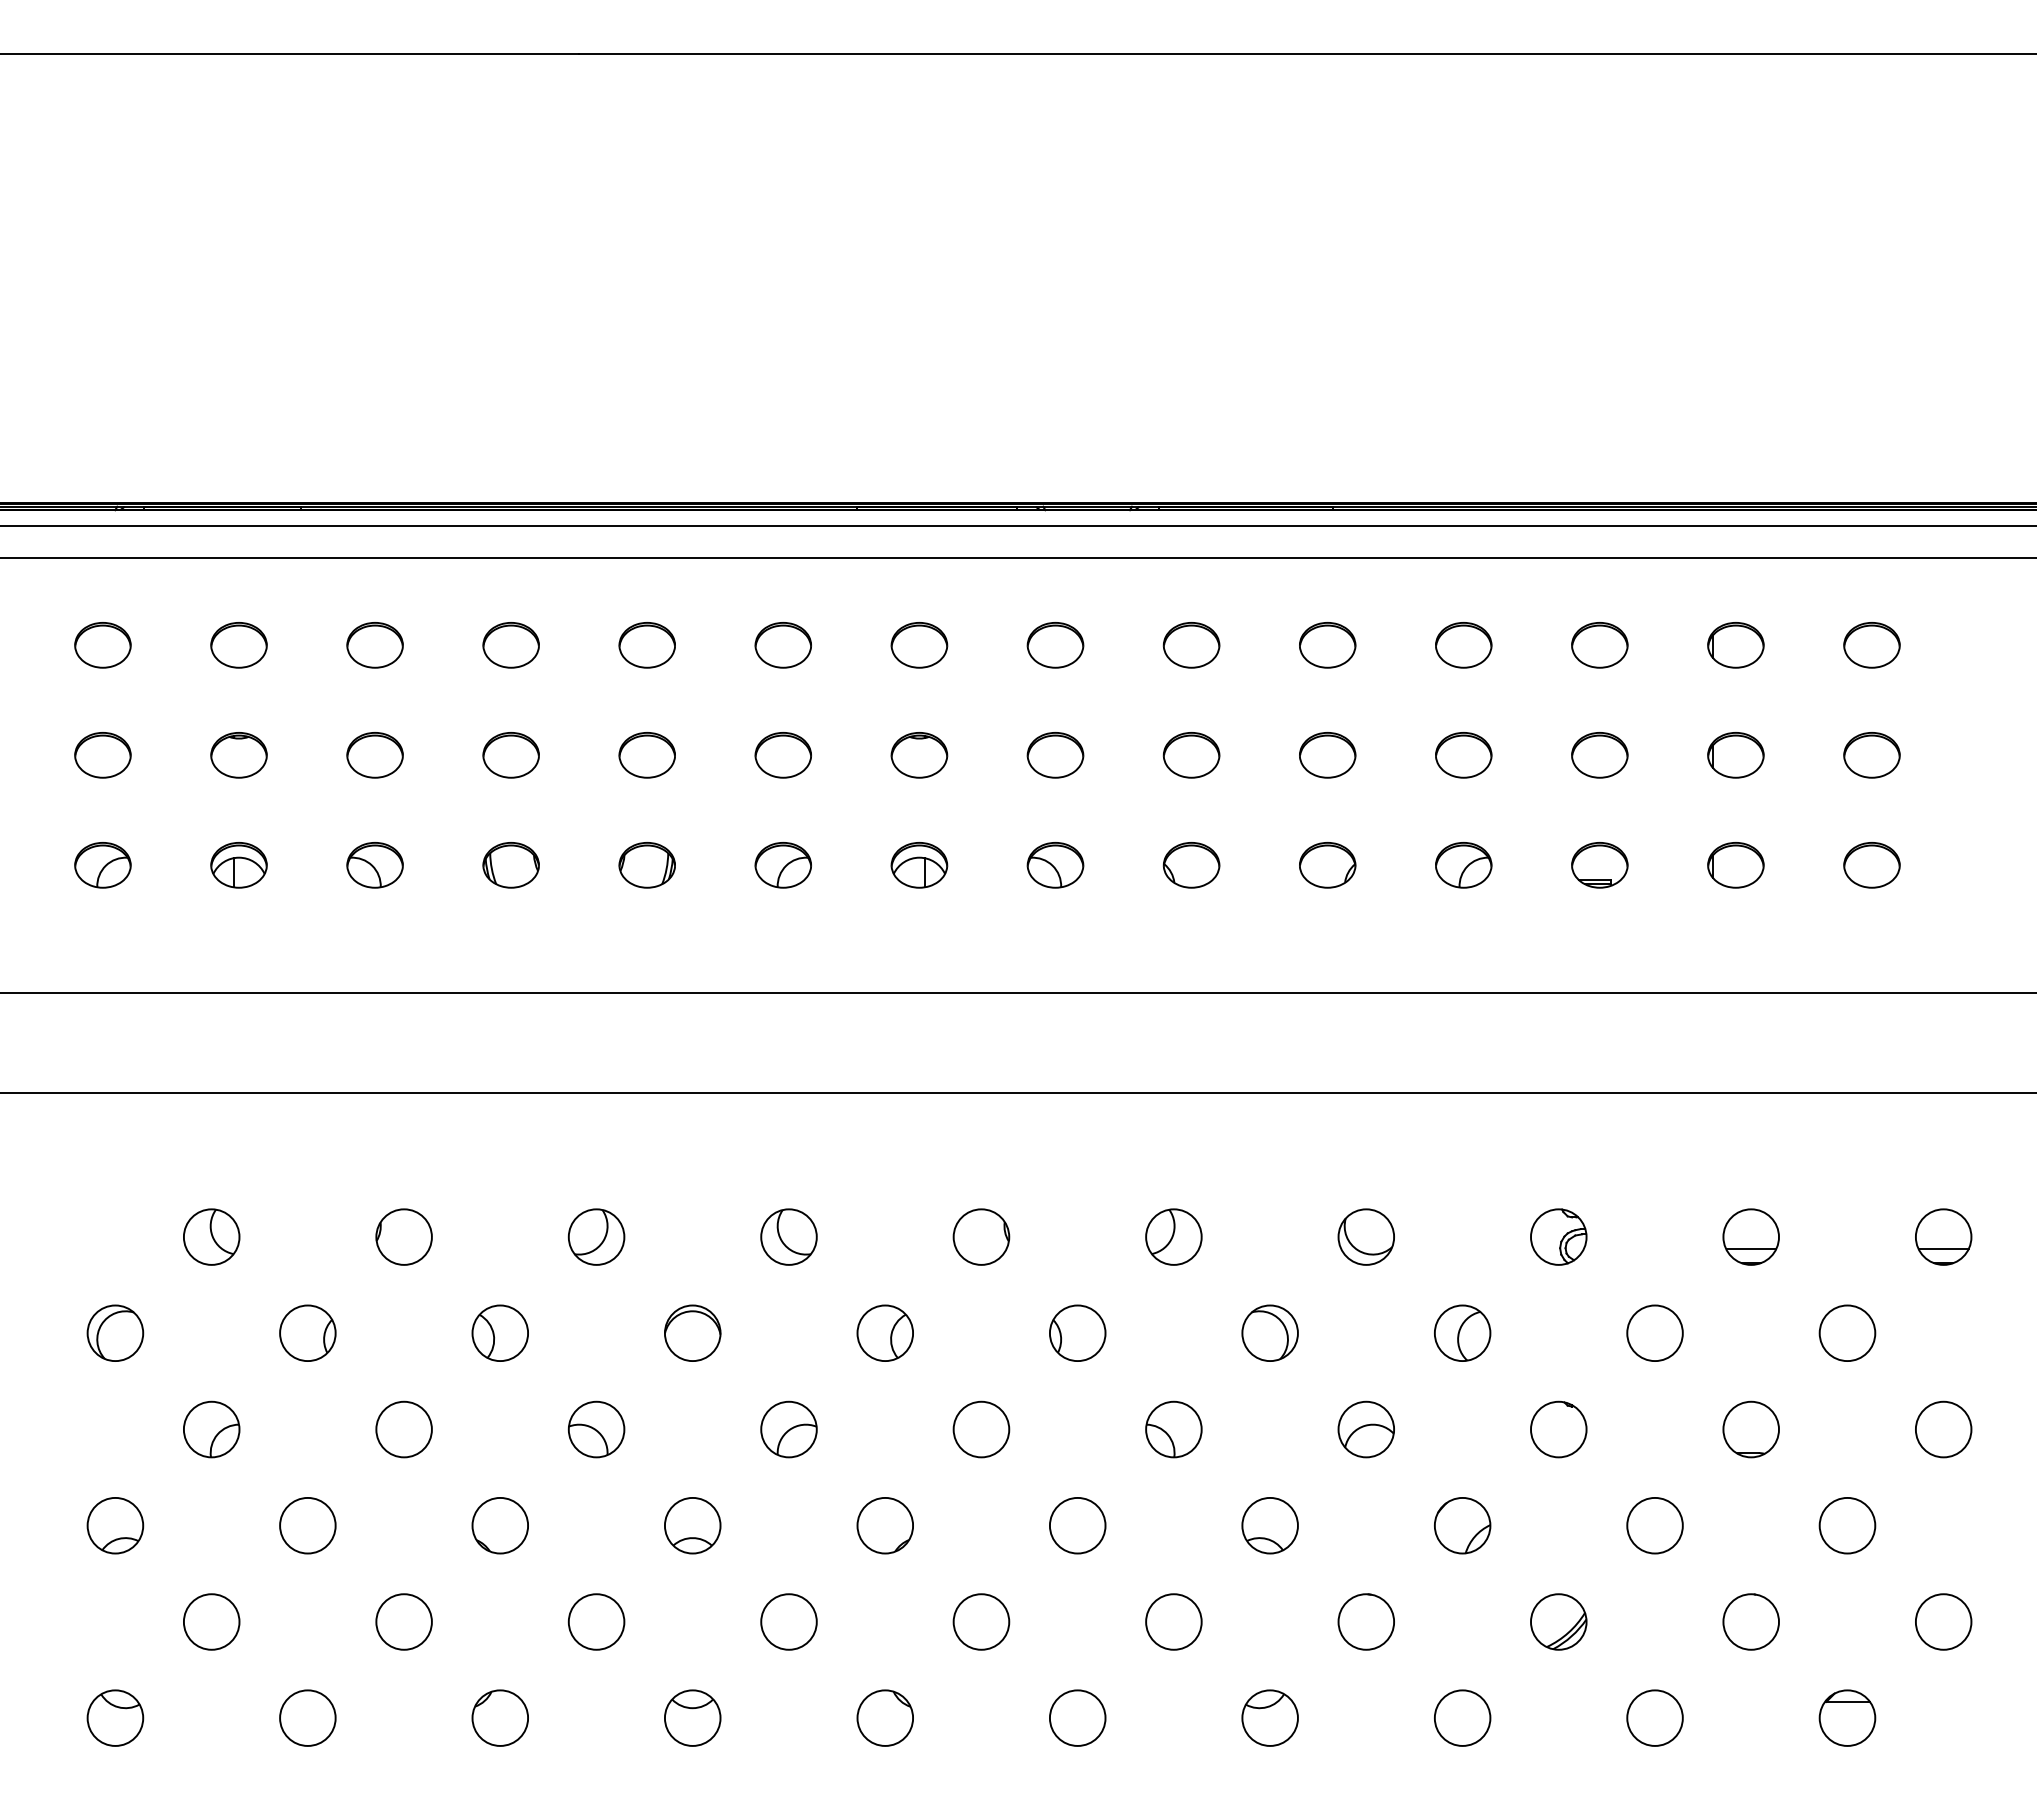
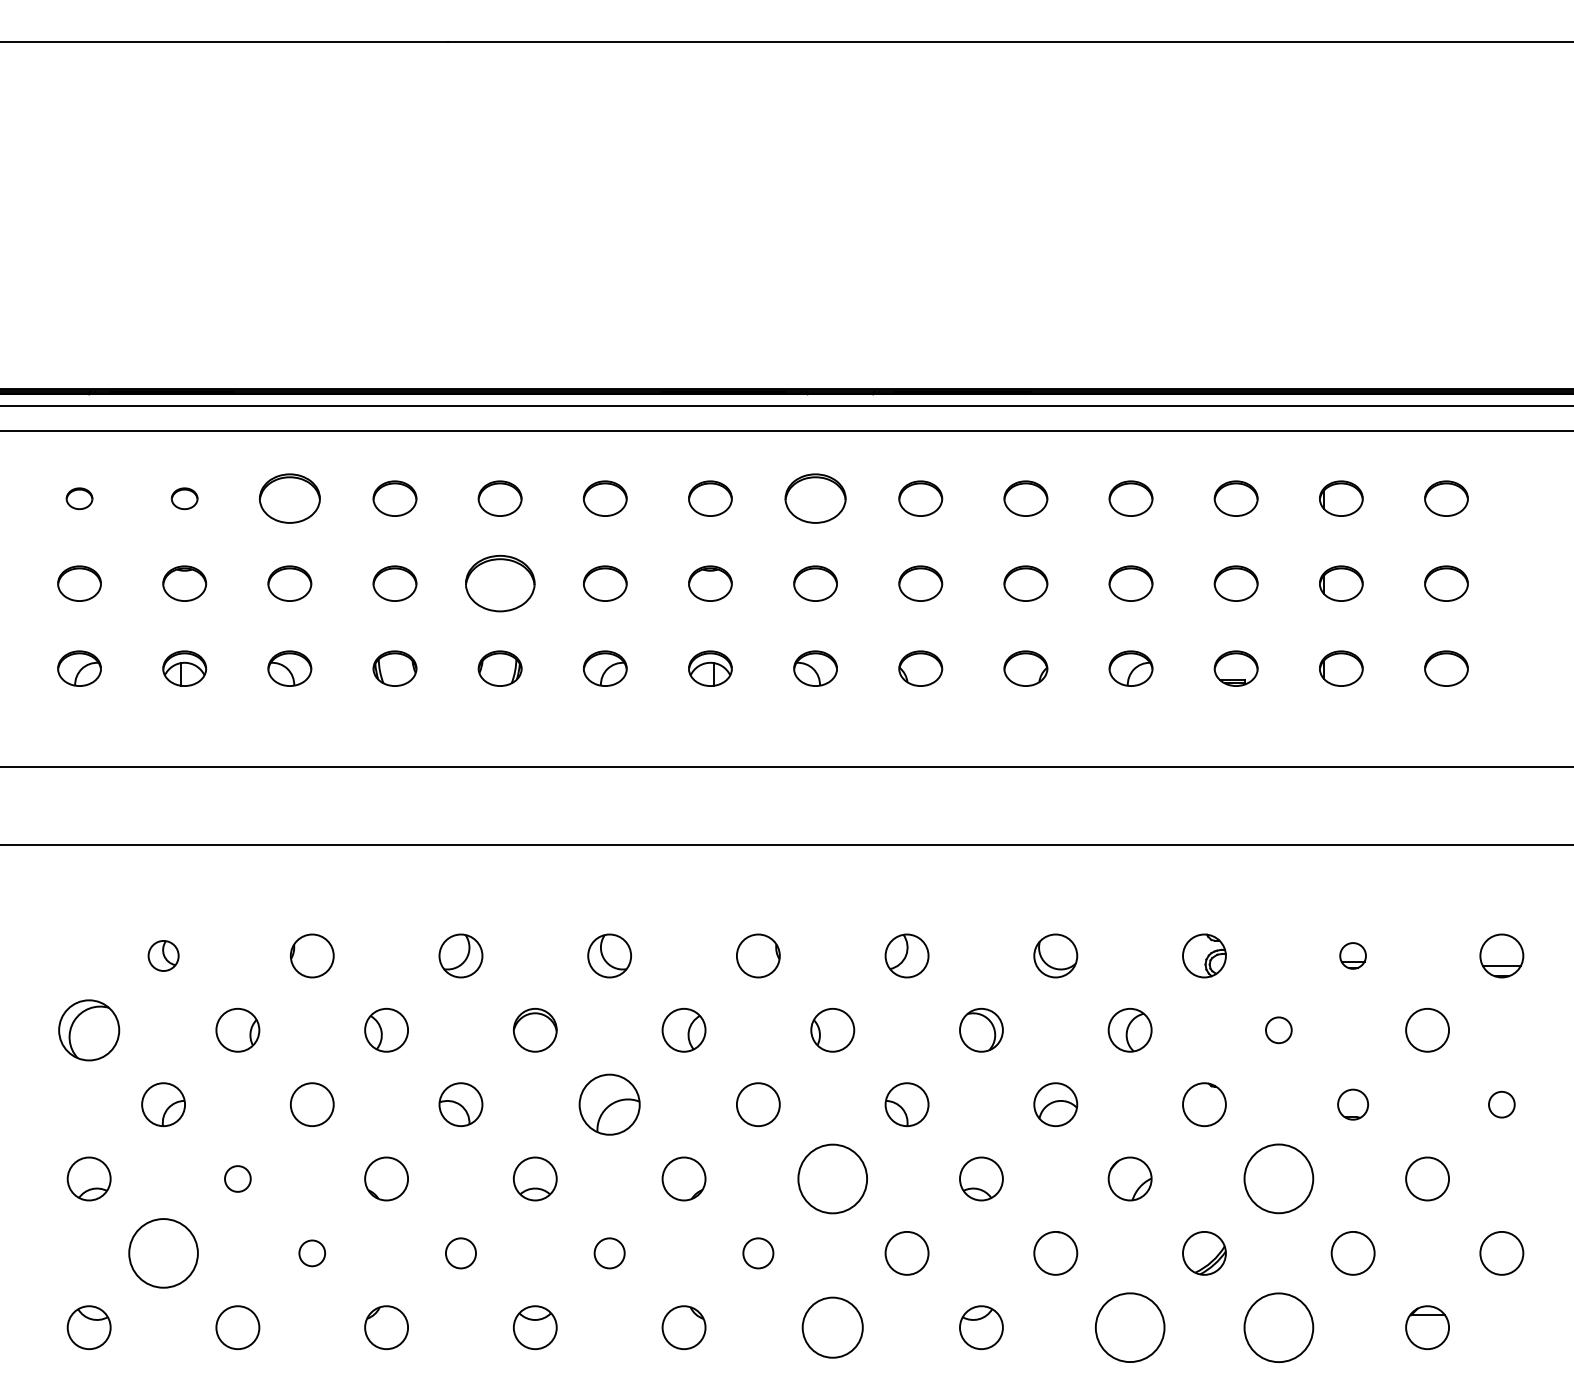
part: (102, 645) -> (79, 498), size x0.6
part: (238, 645) -> (184, 498), size x0.6
part: (374, 645) -> (289, 498), size x1.4
part: (1055, 645) -> (815, 498), size x1.4
part: (646, 755) -> (499, 583), size x1.6
part: (211, 1236) -> (163, 955), size x0.7
part: (1750, 1236) -> (1352, 955), size x0.6
part: (115, 1332) -> (89, 1029), size x1.4
circle: (1654, 1333) -> (1278, 1030), size x0.6
part: (788, 1429) -> (609, 1104), size x1.4
part: (1750, 1429) -> (1352, 1104), size x0.7
circle: (1943, 1429) -> (1501, 1104), size x0.6
circle: (307, 1525) -> (237, 1178), size x0.6
circle: (1077, 1525) -> (832, 1178), size x1.6
circle: (1654, 1525) -> (1278, 1178), size x1.6
circle: (211, 1621) -> (163, 1253), size x1.6
circle: (403, 1621) -> (311, 1253), size x0.6
circle: (596, 1621) -> (460, 1253), size x0.7
circle: (788, 1621) -> (609, 1253), size x0.7
circle: (981, 1621) -> (758, 1253), size x0.7
circle: (1077, 1717) -> (832, 1327), size x1.4
circle: (1462, 1717) -> (1130, 1327), size x1.6
circle: (1654, 1717) -> (1278, 1327), size x1.6

